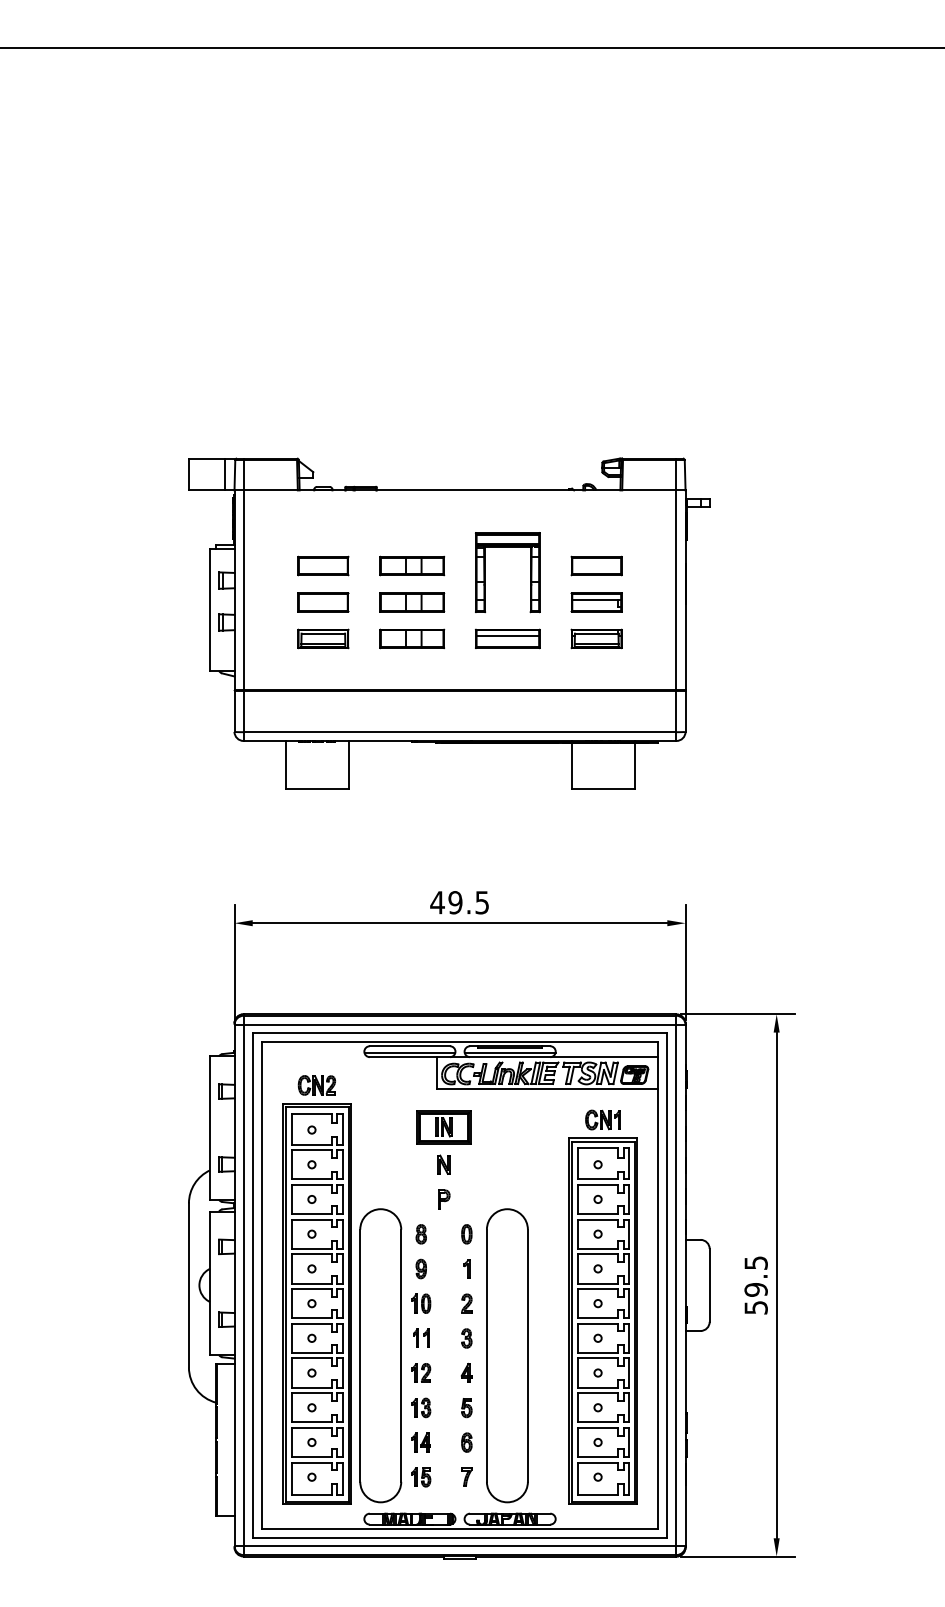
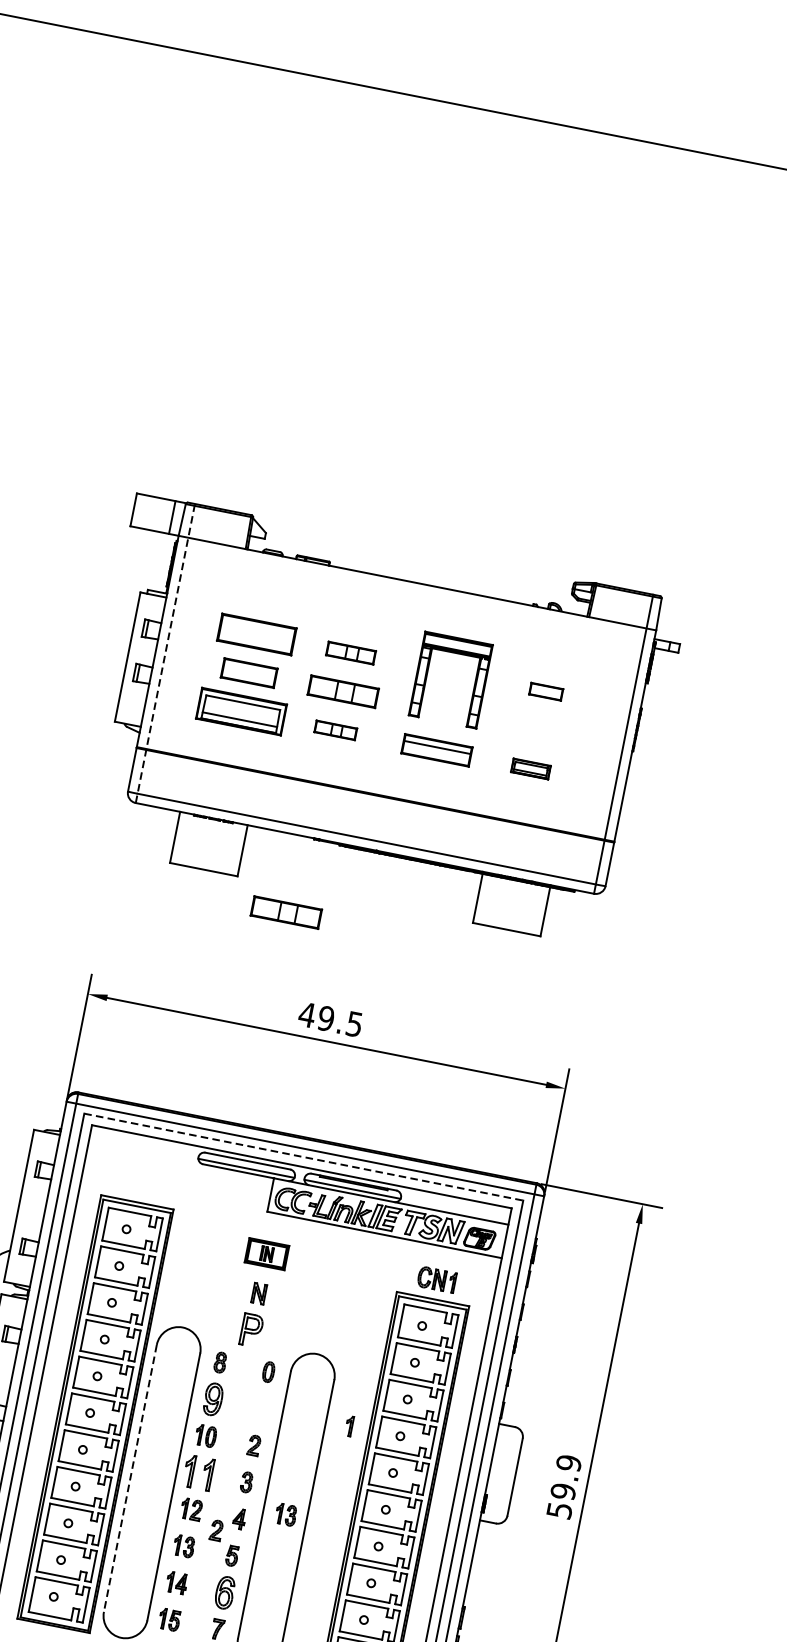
part: (323, 565) -> (257, 634), size x1.4
part: (412, 565) -> (351, 652), size x0.7
part: (596, 565) -> (546, 691), size x0.6
line: (243, 599) -> (165, 653), solid -> dashed
part: (596, 602) -> (538, 730), removed
part: (323, 638) -> (241, 711), size x1.6
part: (412, 638) -> (336, 729), size x0.6
part: (596, 638) -> (530, 768), size x0.7
part: (400, 813) -> (286, 912), added
line: (460, 1032) -> (304, 1157), solid -> dashed
part: (316, 1085) -> (140, 1183), removed
part: (443, 1127) -> (266, 1254), size x0.7
part: (444, 1199) -> (252, 1330), size x1.6
text: (755, 1263) -> (568, 1463), 59.5 -> 59.9
part: (420, 1268) -> (212, 1398), size x1.6
part: (466, 1268) -> (349, 1425), moved
part: (421, 1337) -> (199, 1471), size x1.6
line: (360, 1356) -> (130, 1479), solid -> dashed
part: (508, 1360) -> (286, 1514), added
part: (447, 1387) -> (216, 1530), added
part: (466, 1442) -> (224, 1592), size x1.6

